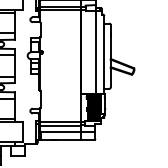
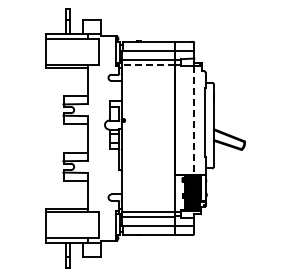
line: (60, 9) -> (148, 64), solid -> dashed
line: (95, 53) -> (194, 121), solid -> dashed

